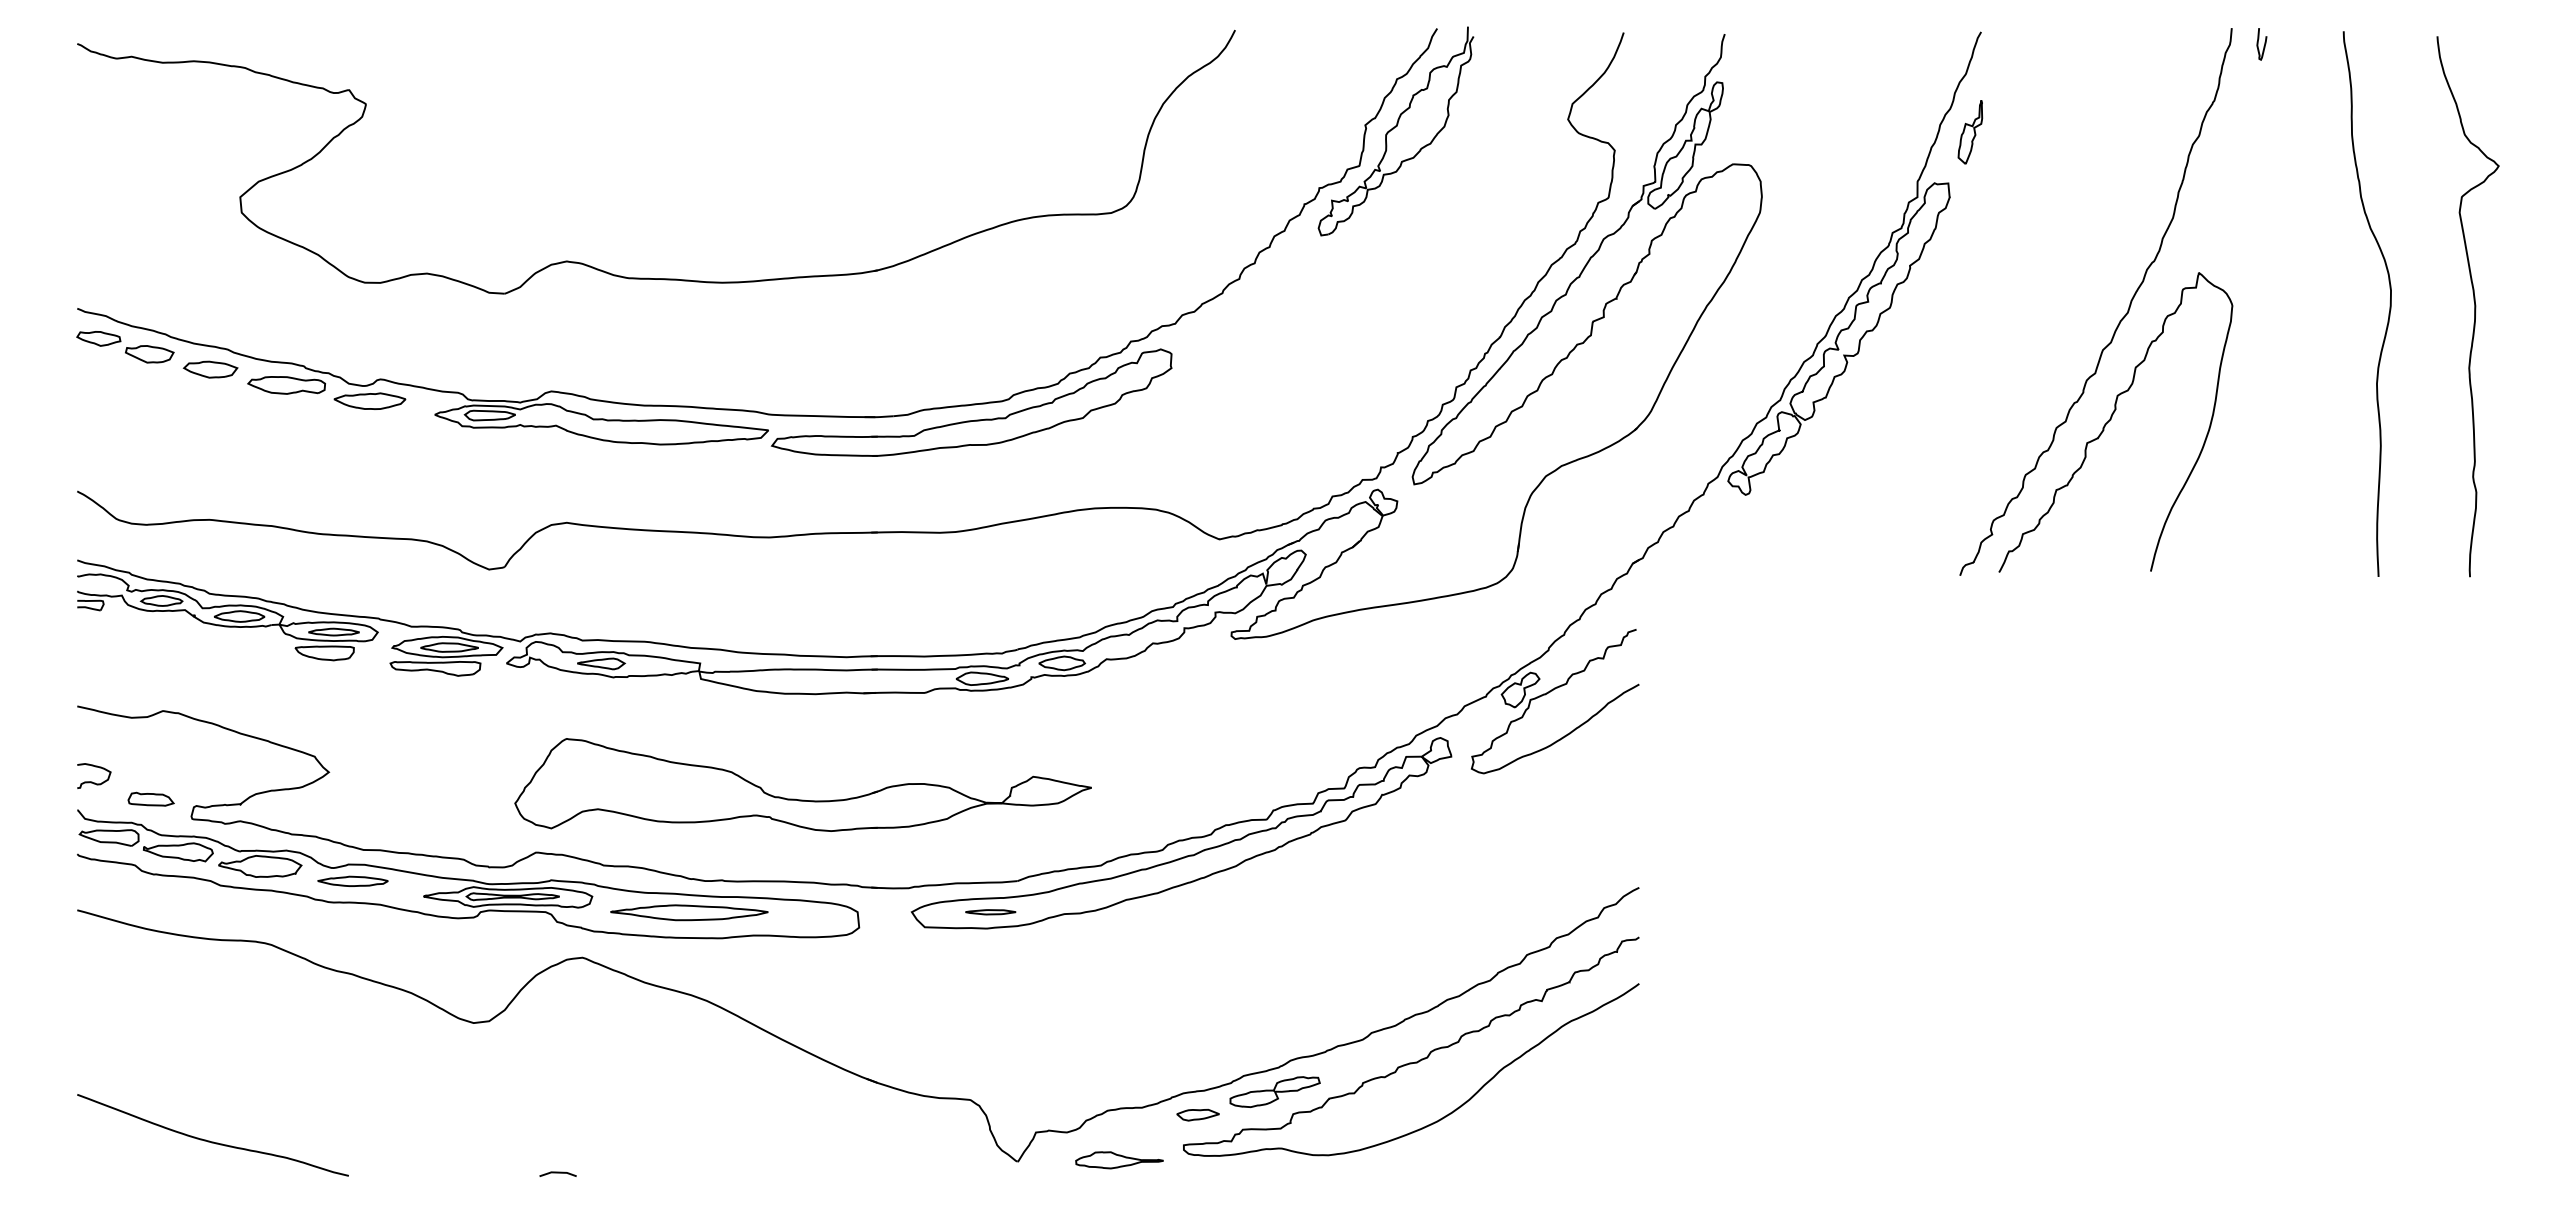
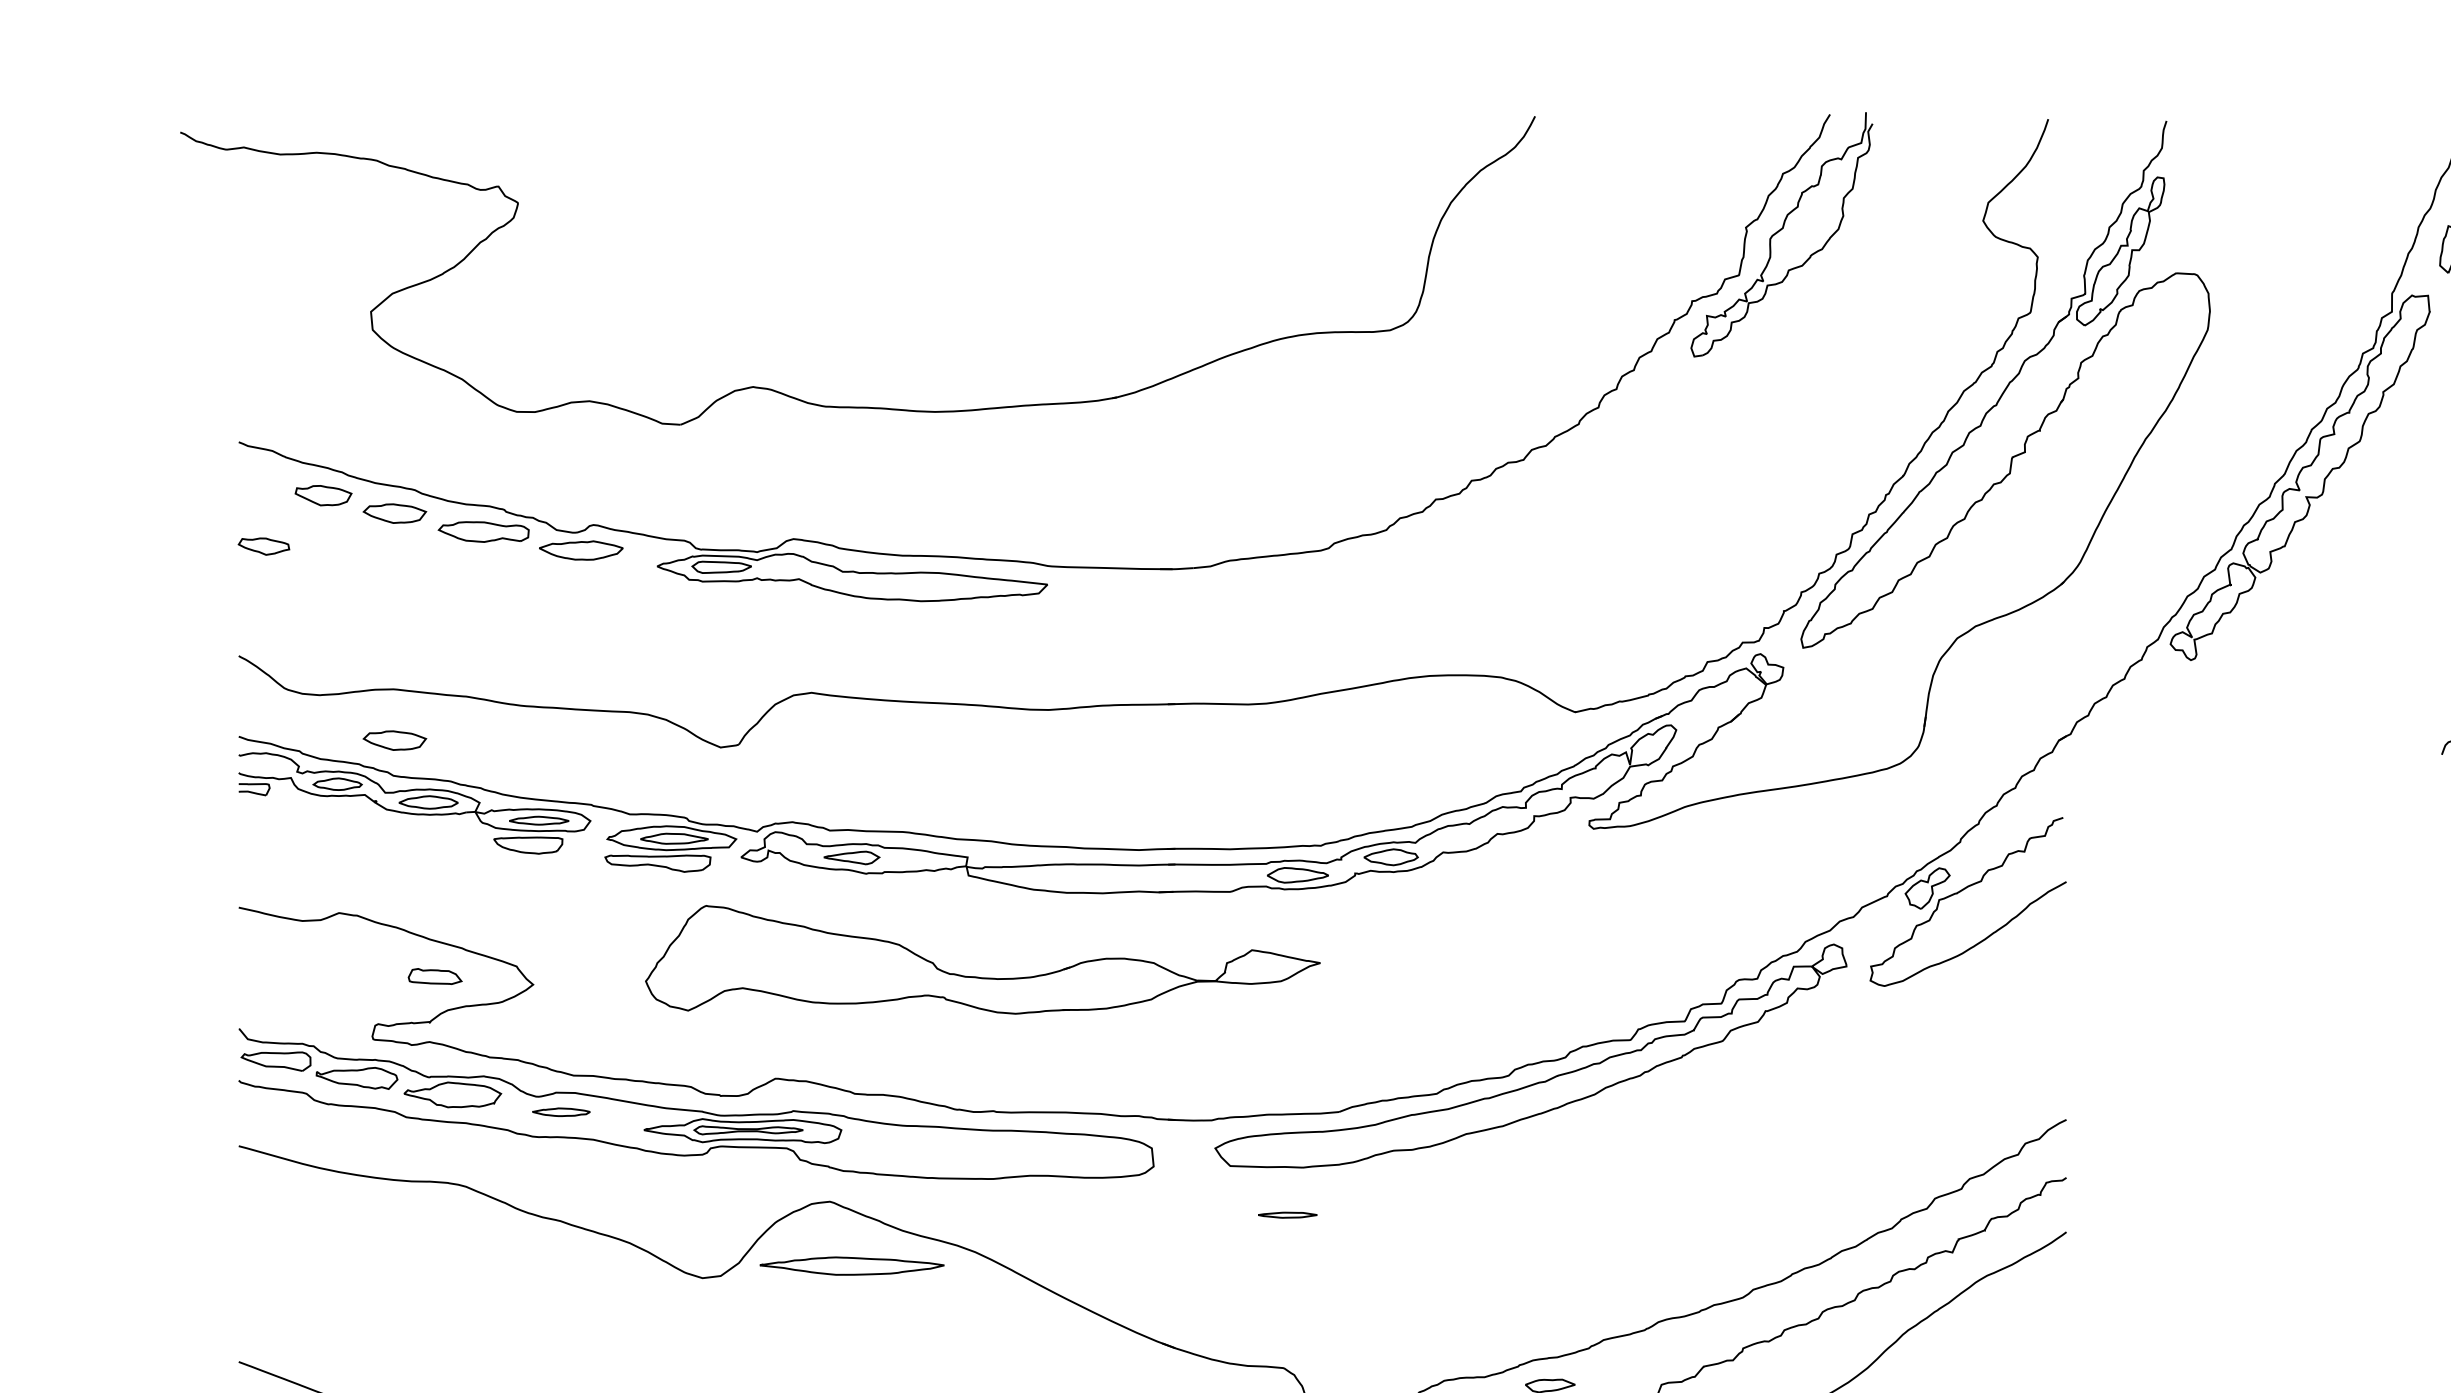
part: (648, 277) -> (848, 405), moved
part: (98, 338) -> (263, 546), moved
part: (975, 419) -> (1289, 571), removed
part: (210, 563) -> (394, 740), added
curve: (92, 781) -> (256, 995), removed
part: (150, 798) -> (434, 975), moved
part: (802, 799) -> (982, 976), moved
part: (352, 880) -> (560, 1111), size x0.7
part: (689, 912) -> (852, 1265), moved
part: (990, 912) -> (1287, 1215), moved
part: (1274, 1092) -> (1639, 1359), removed

